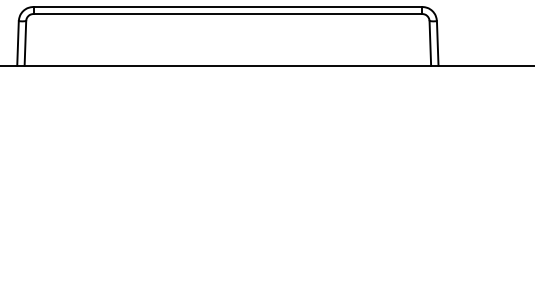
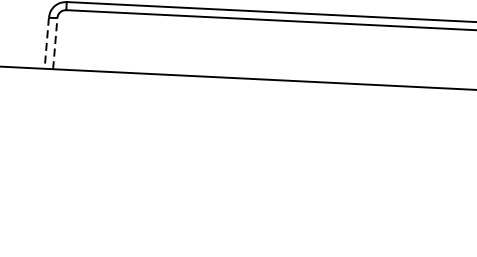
line: (25, 42) -> (55, 42), solid -> dashed
line: (18, 43) -> (47, 43), solid -> dashed

